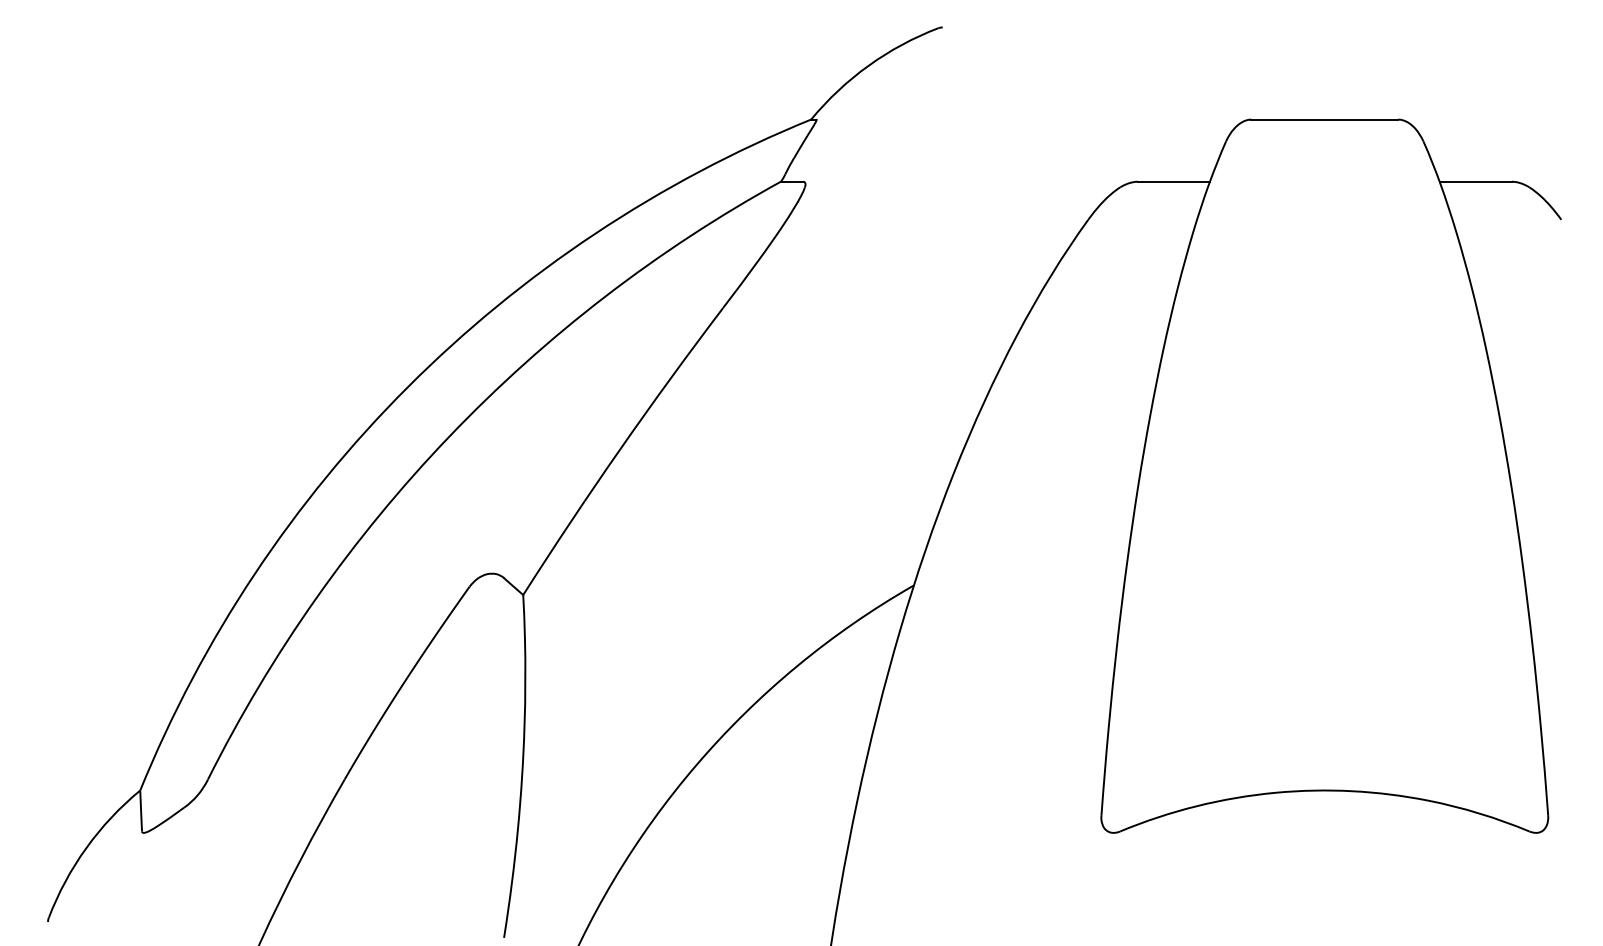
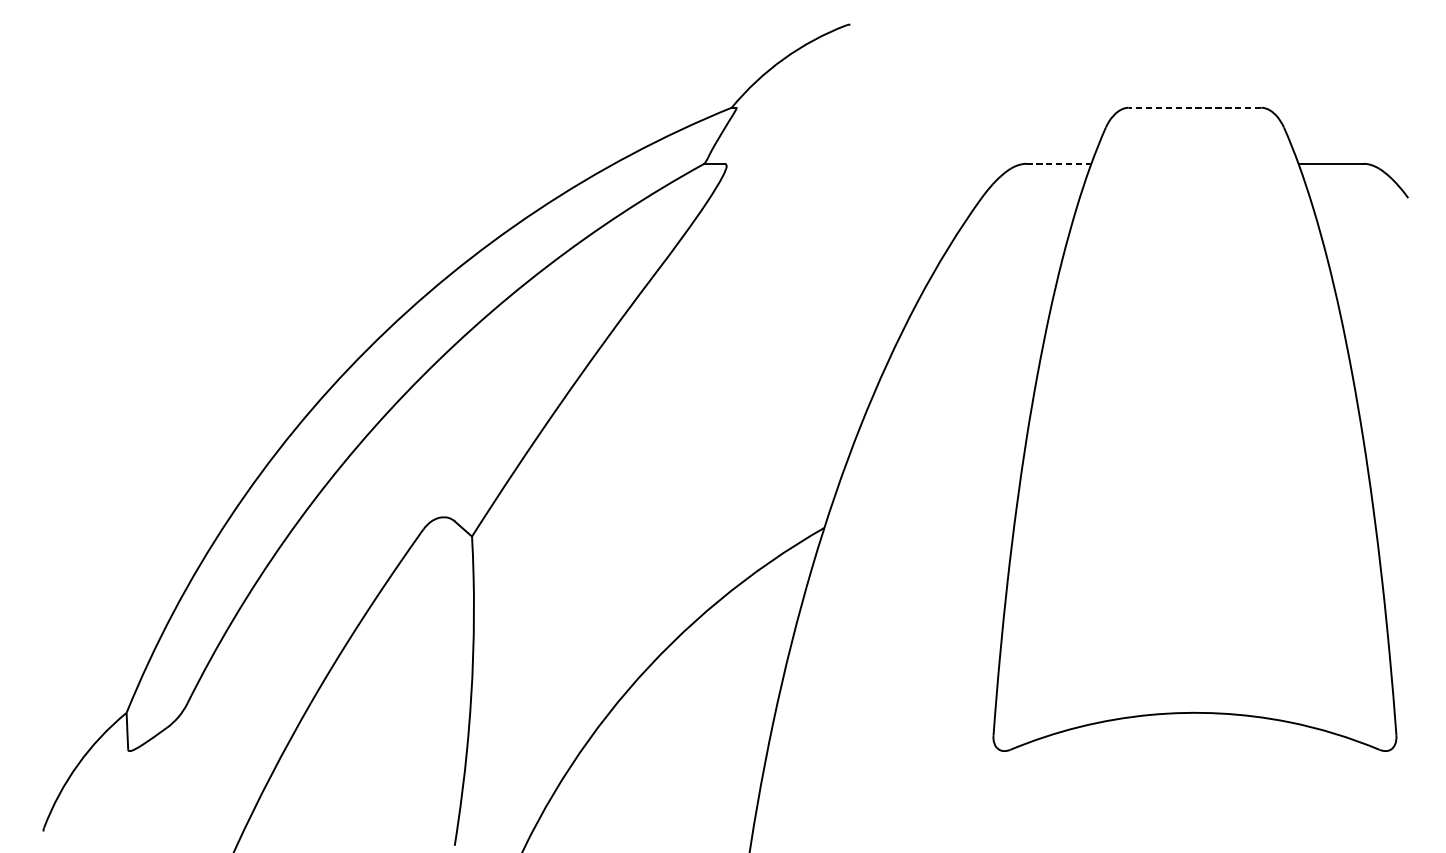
line: (1324, 119) -> (1194, 107), solid -> dashed
line: (1174, 181) -> (1059, 163), solid -> dashed

